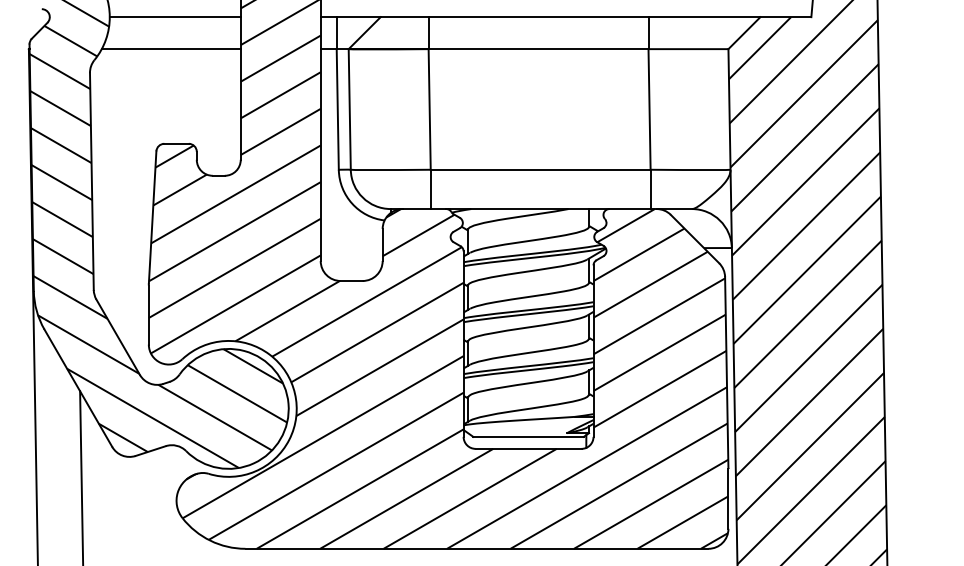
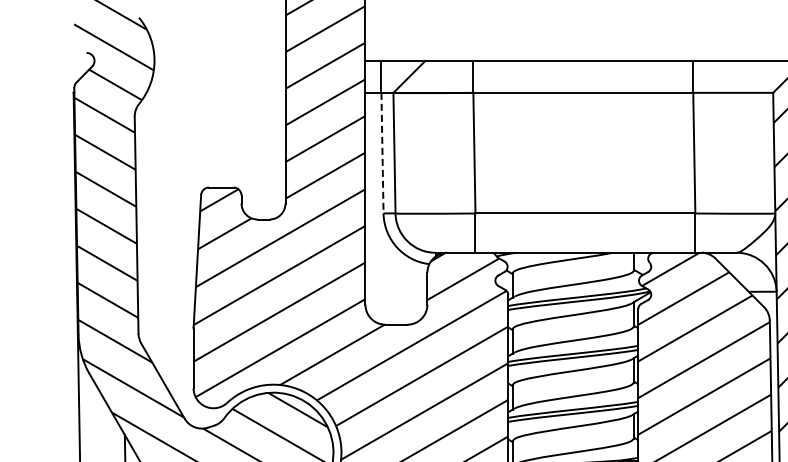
line: (174, 17) -> (219, 61), removed
line: (170, 49) -> (215, 93), removed
line: (337, 109) -> (382, 153), solid -> dashed

